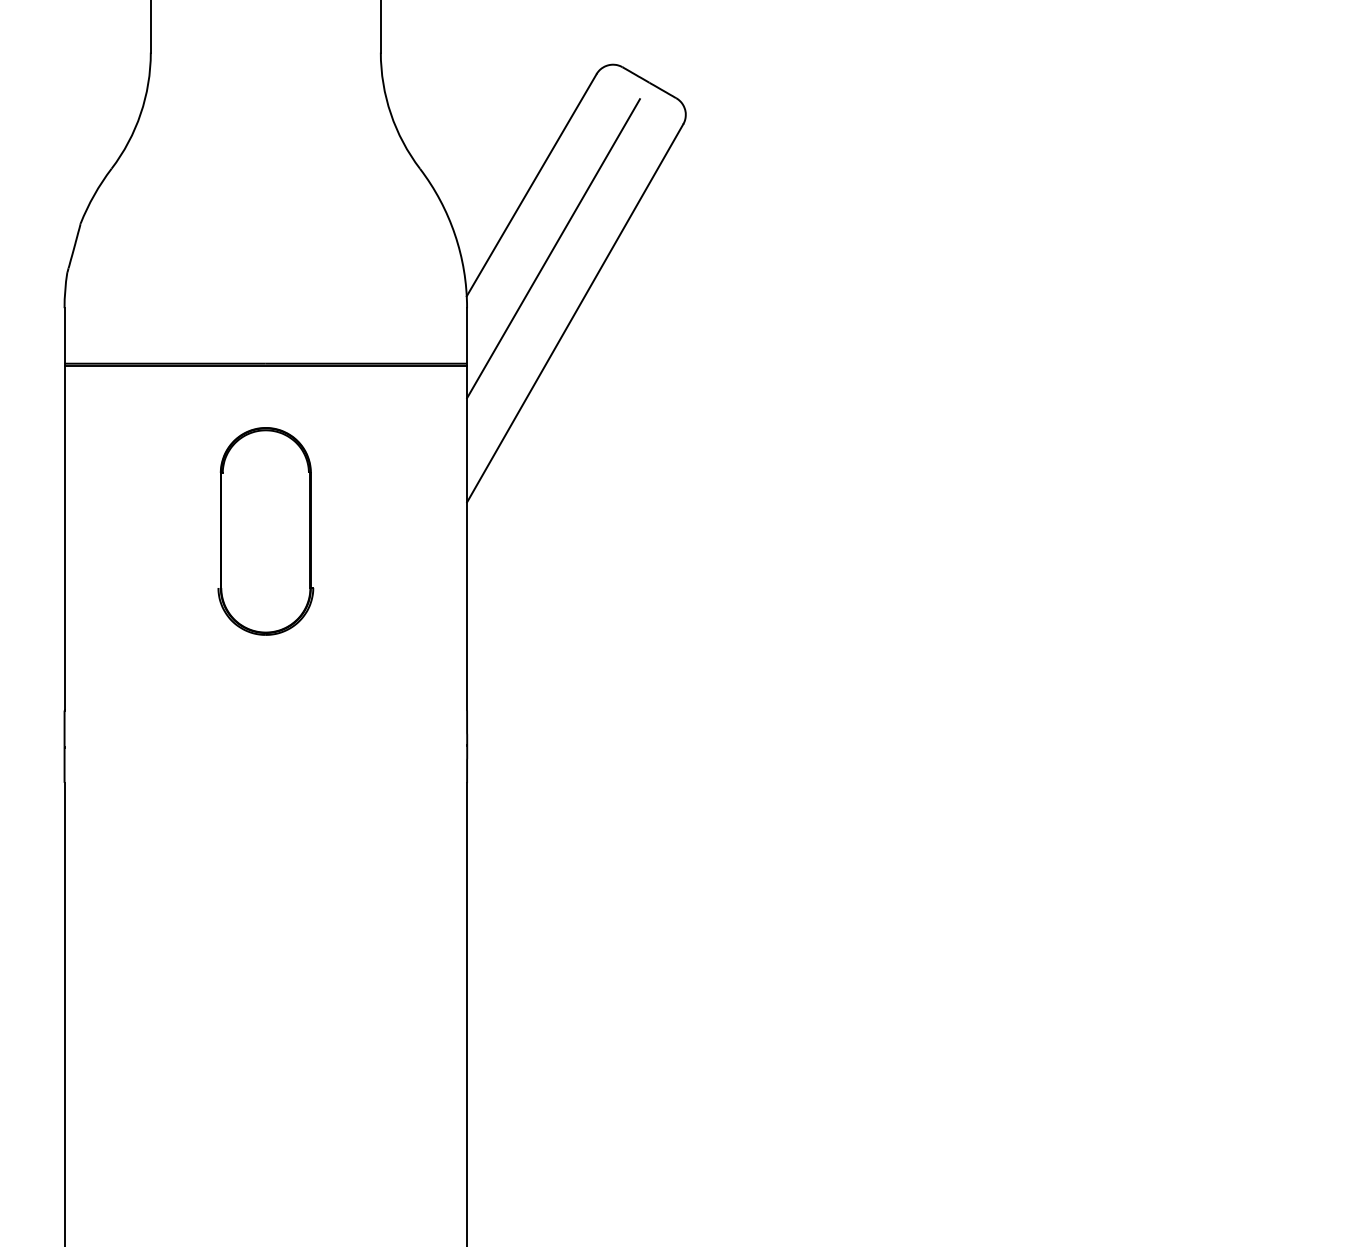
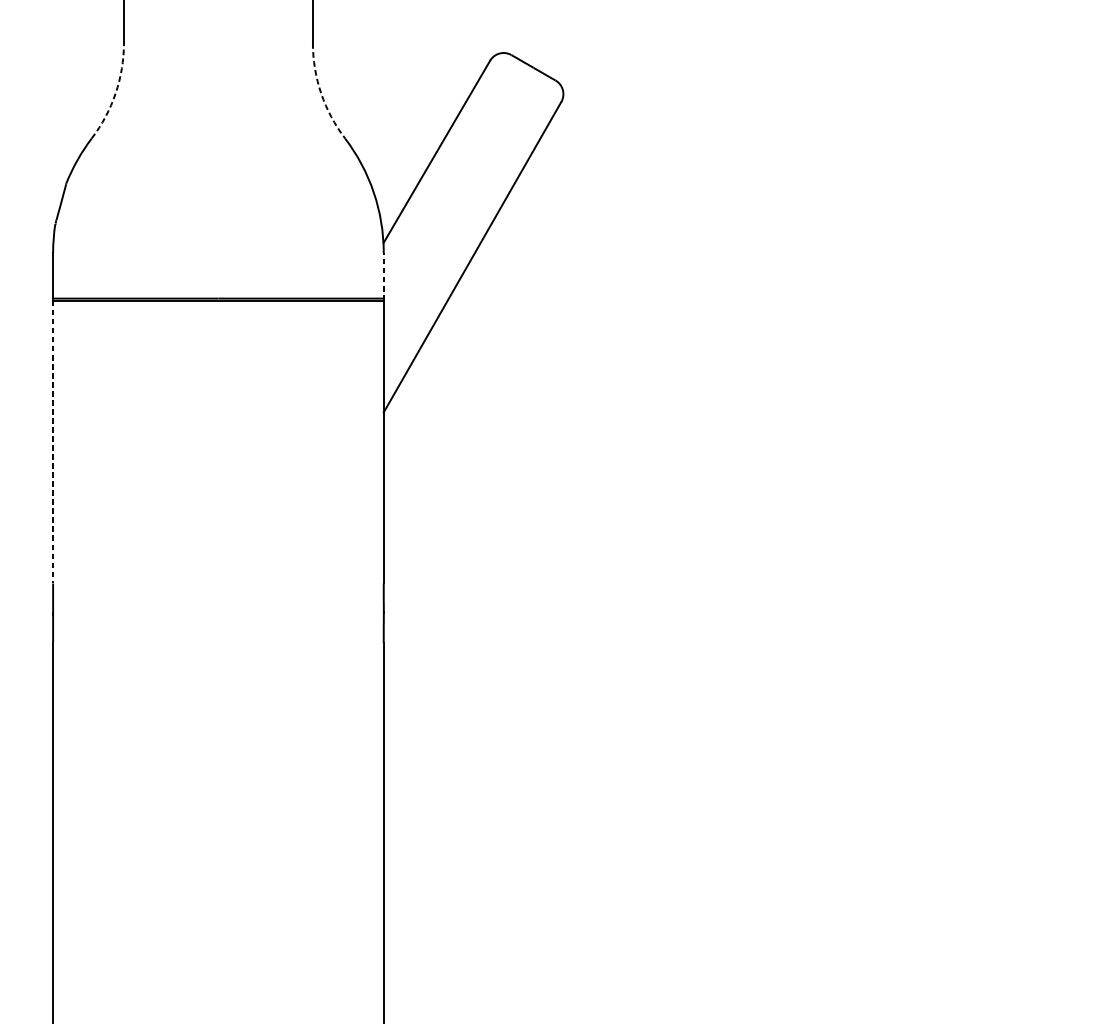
arc: (140, 113) -> (115, 93), solid -> dashed
arc: (390, 113) -> (320, 93), solid -> dashed
line: (553, 248) -> (454, 203), removed
line: (467, 337) -> (384, 277), solid -> dashed
part: (265, 531) -> (218, 436), removed
line: (64, 538) -> (53, 442), solid -> dashed

